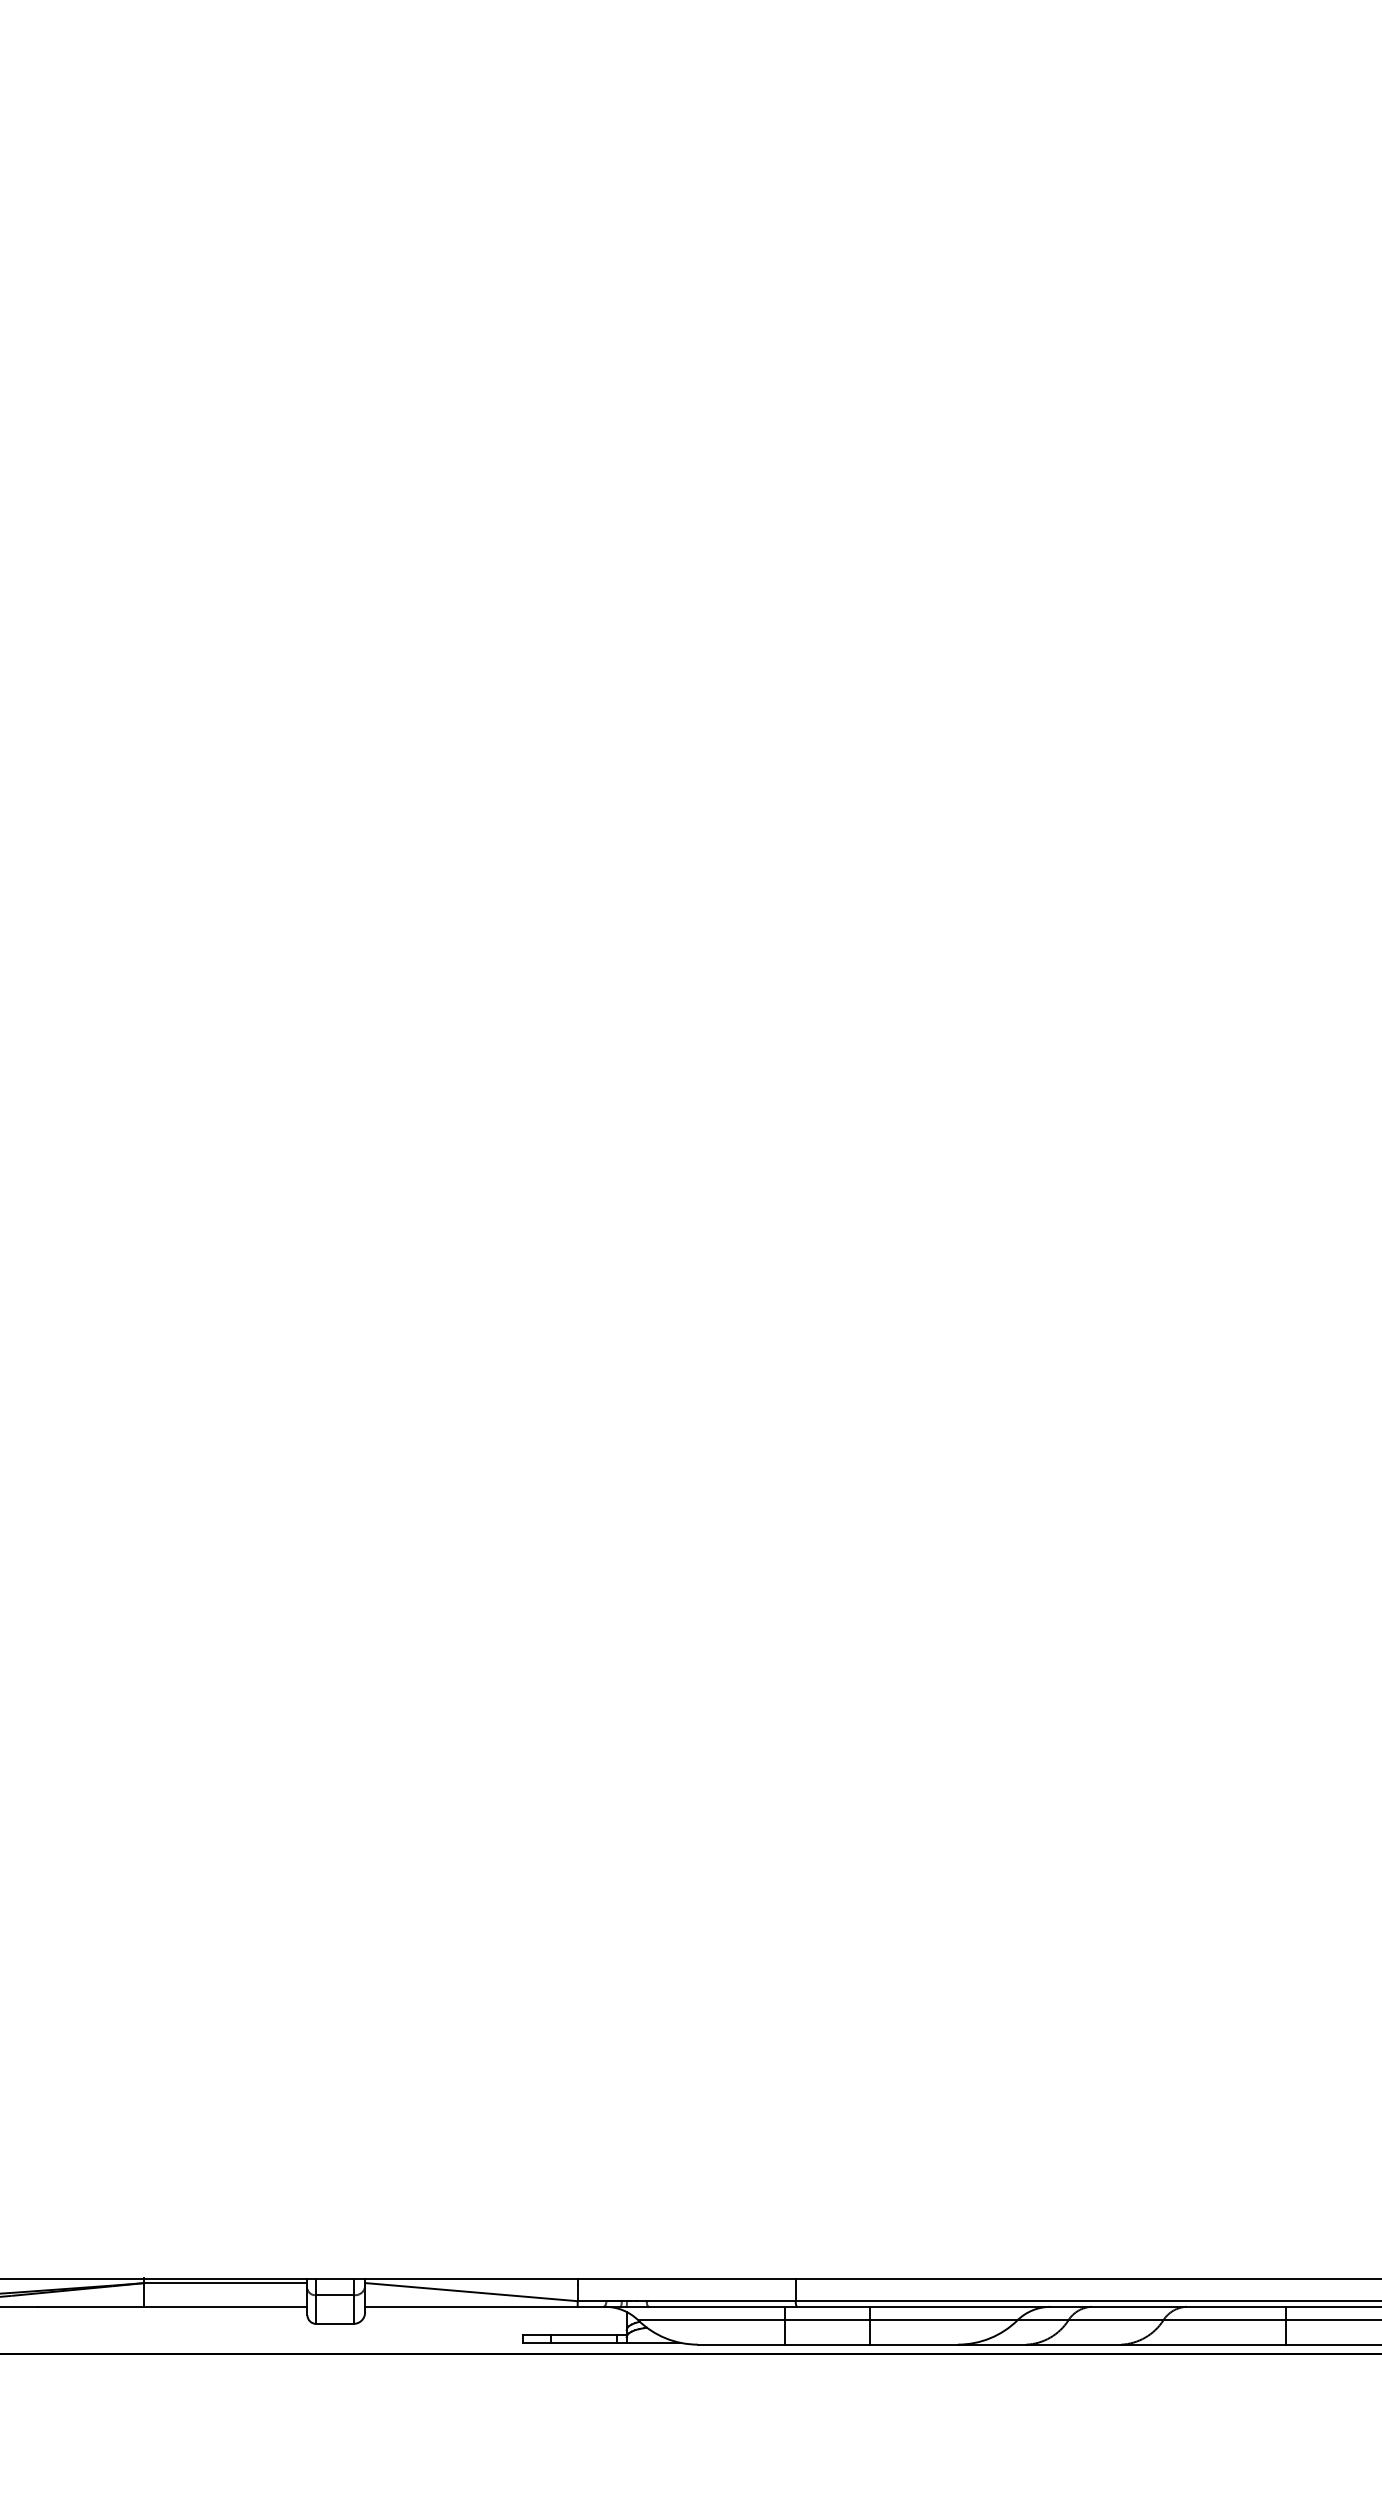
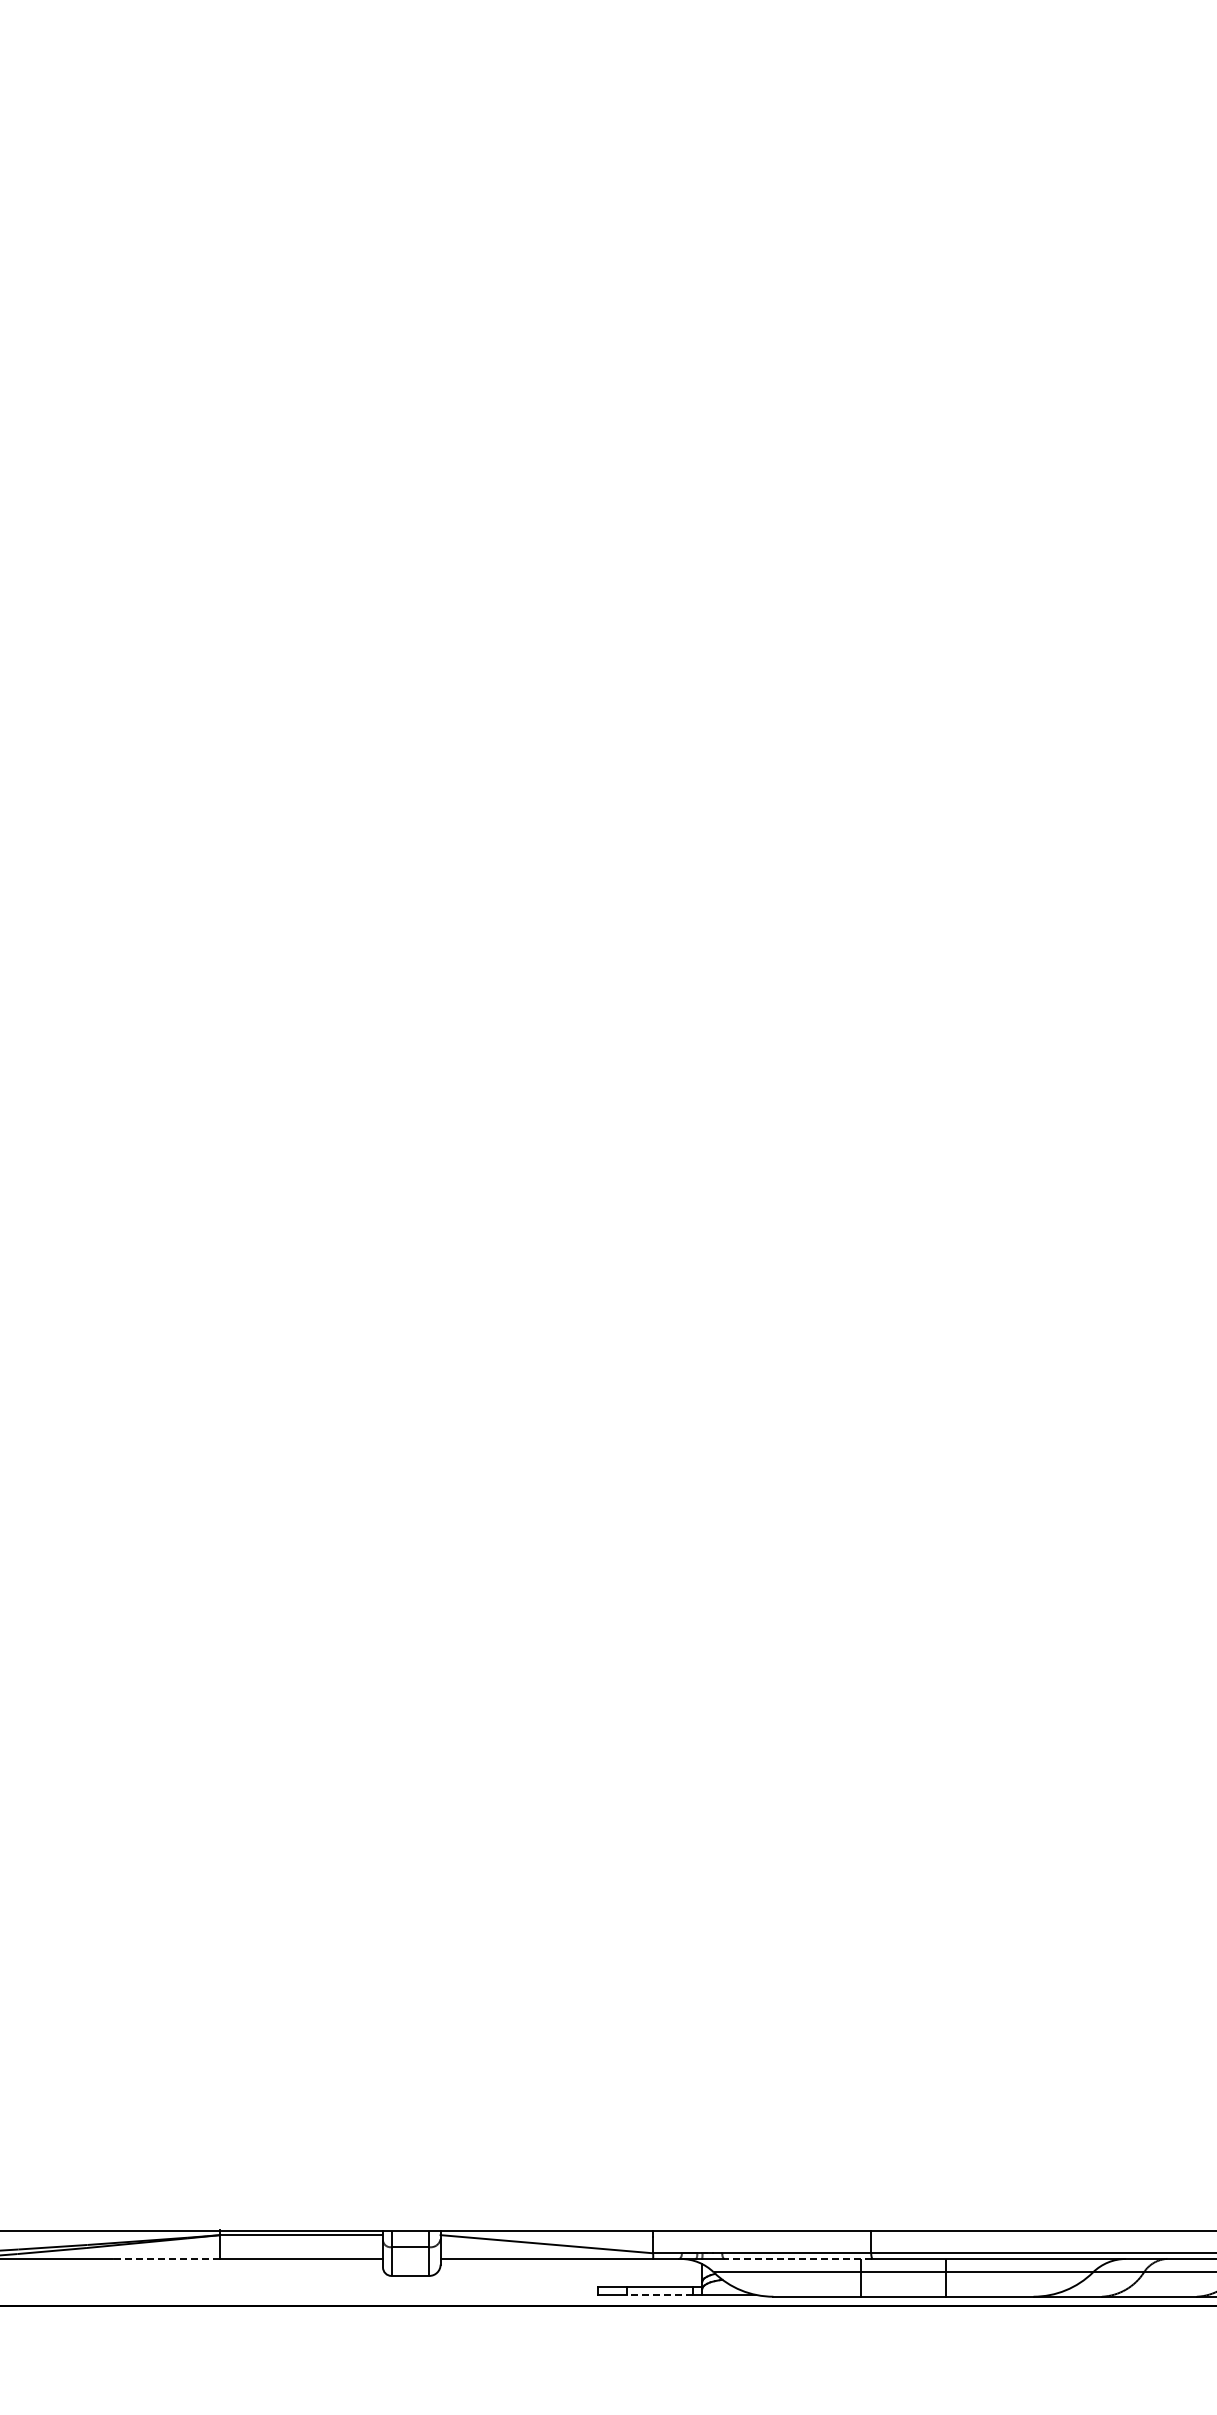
line: (91, 2306) -> (167, 2258), solid -> dashed
line: (722, 2306) -> (798, 2258), solid -> dashed
line: (583, 2342) -> (659, 2294), solid -> dashed

